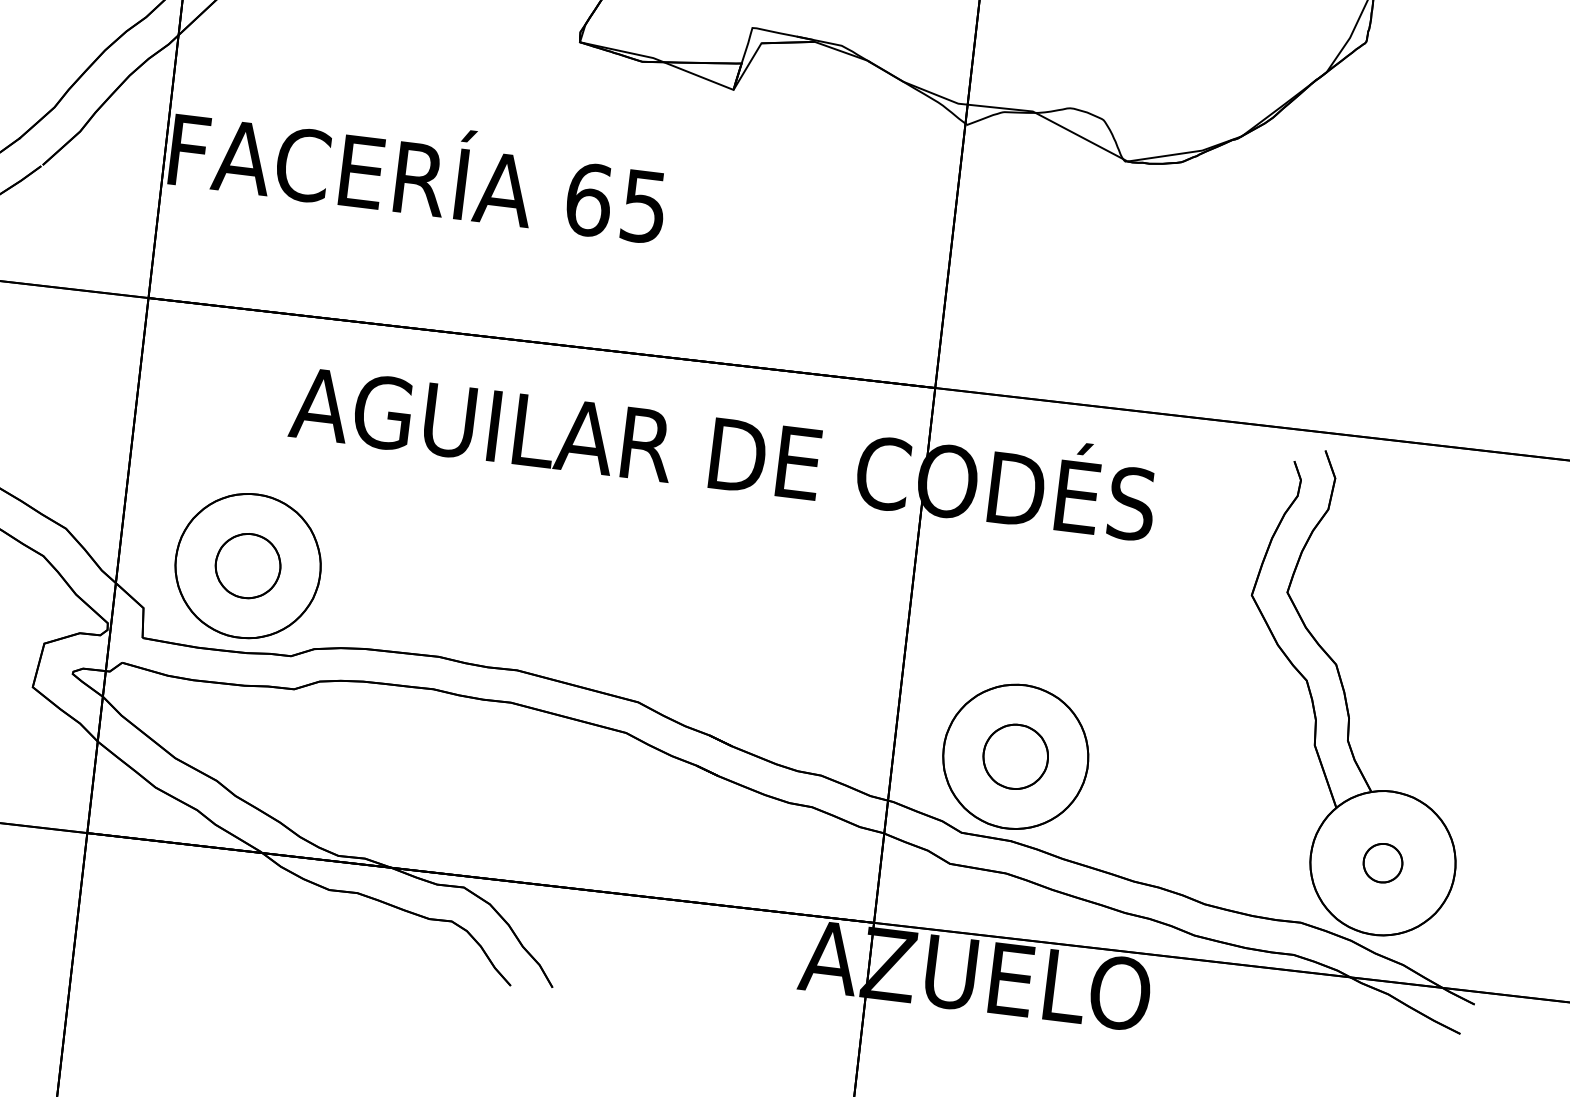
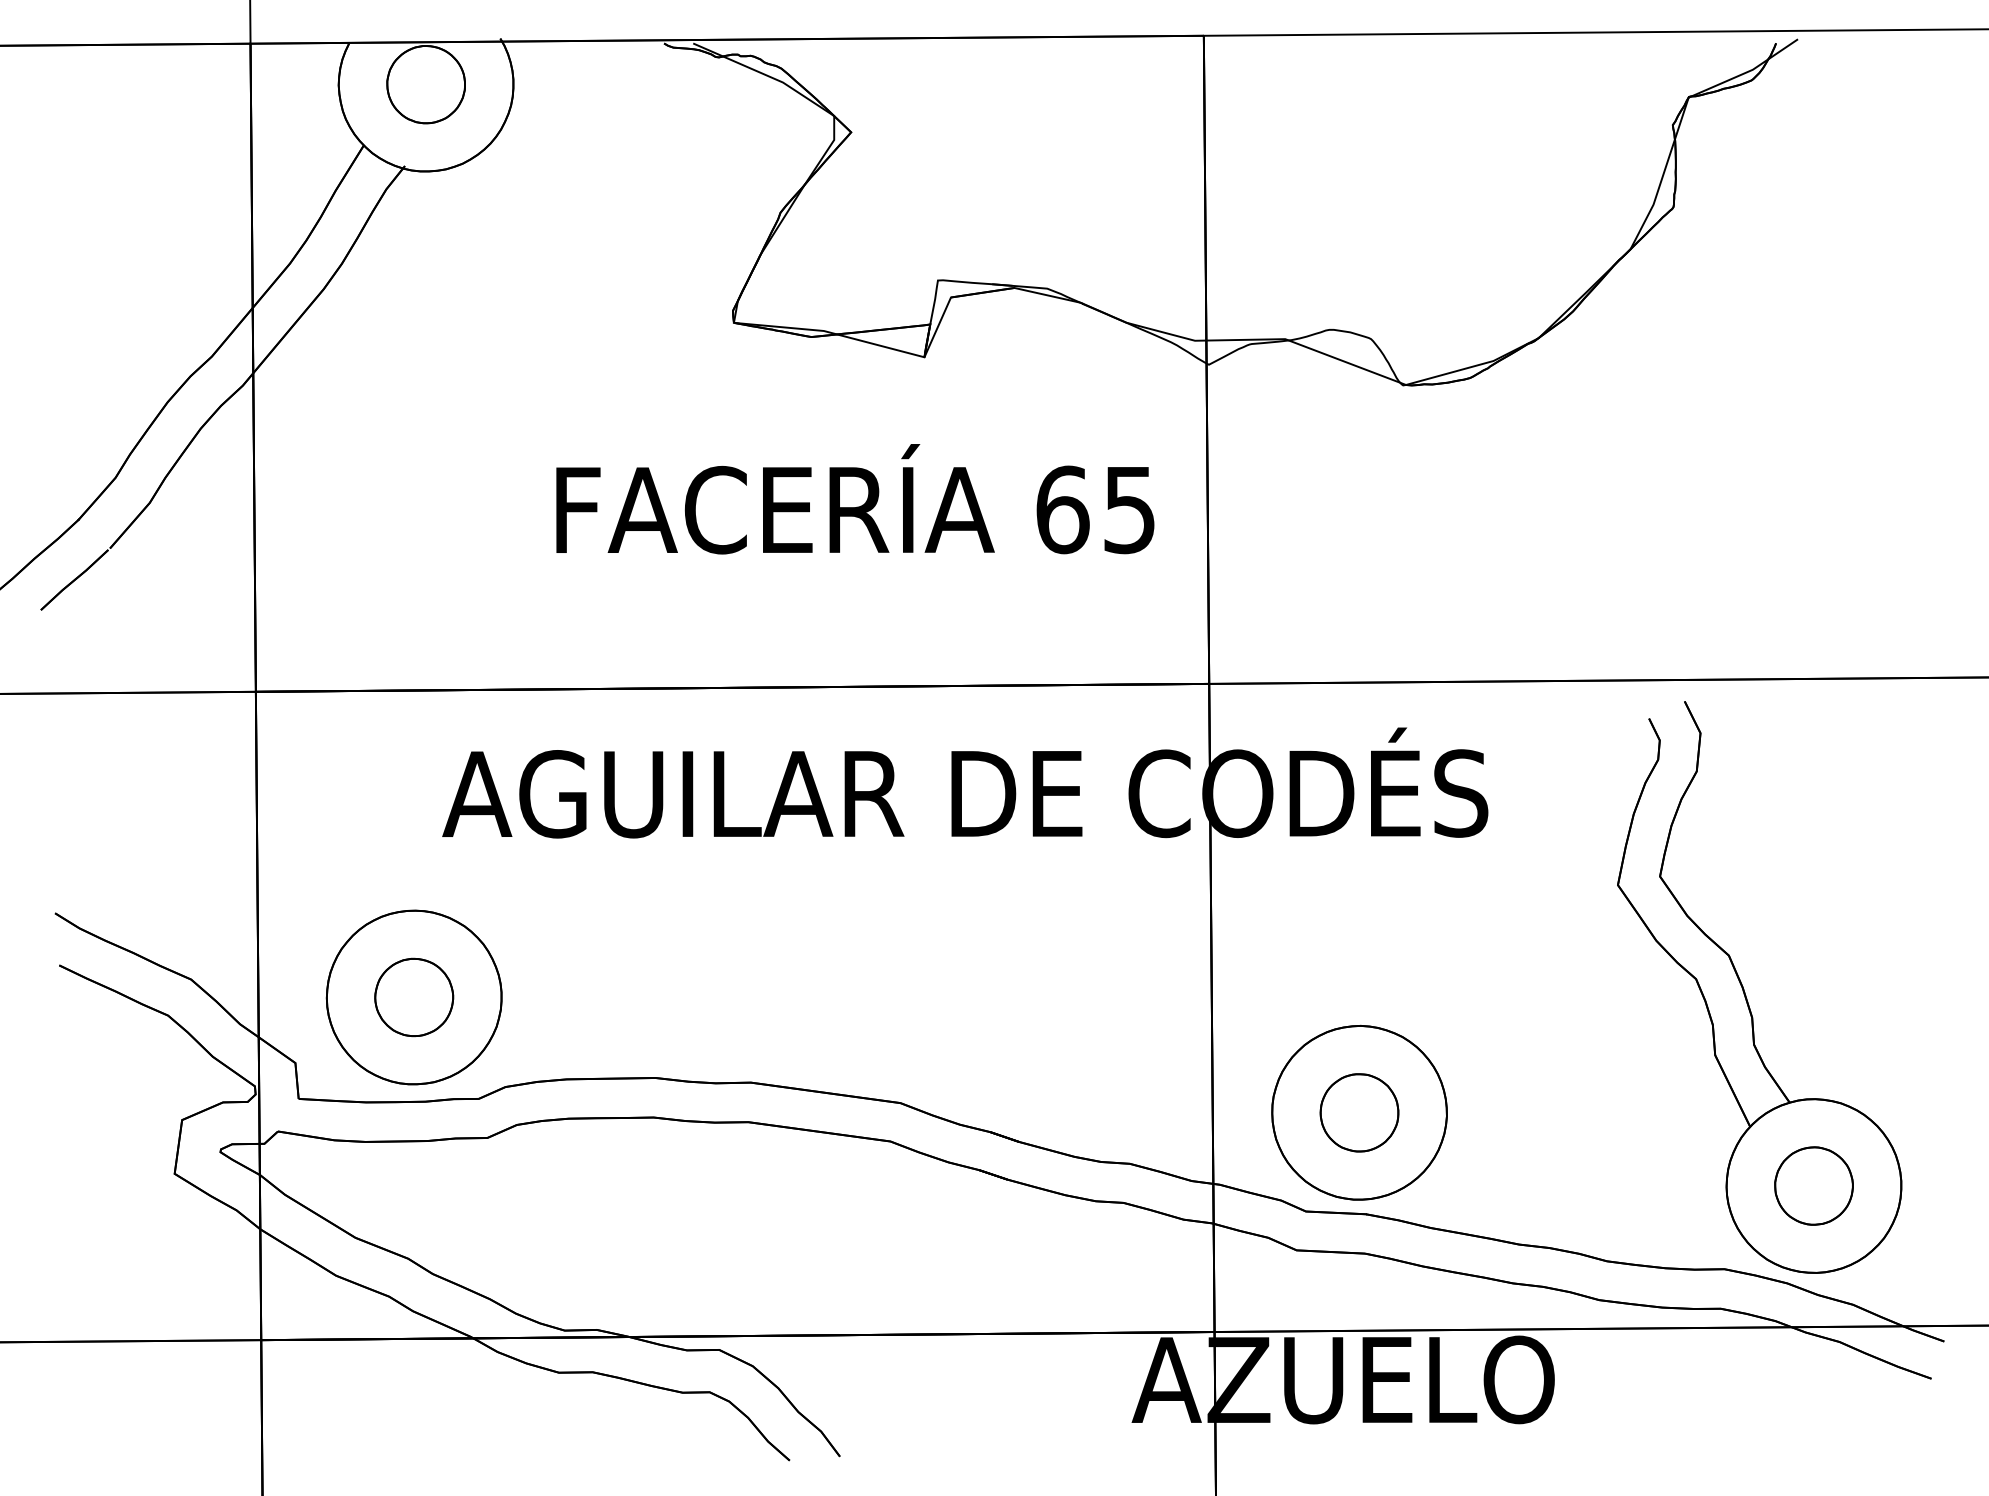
text: (419, 170) -> (855, 499), moved
part: (1382, 862) -> (1813, 1185), size x1.67

